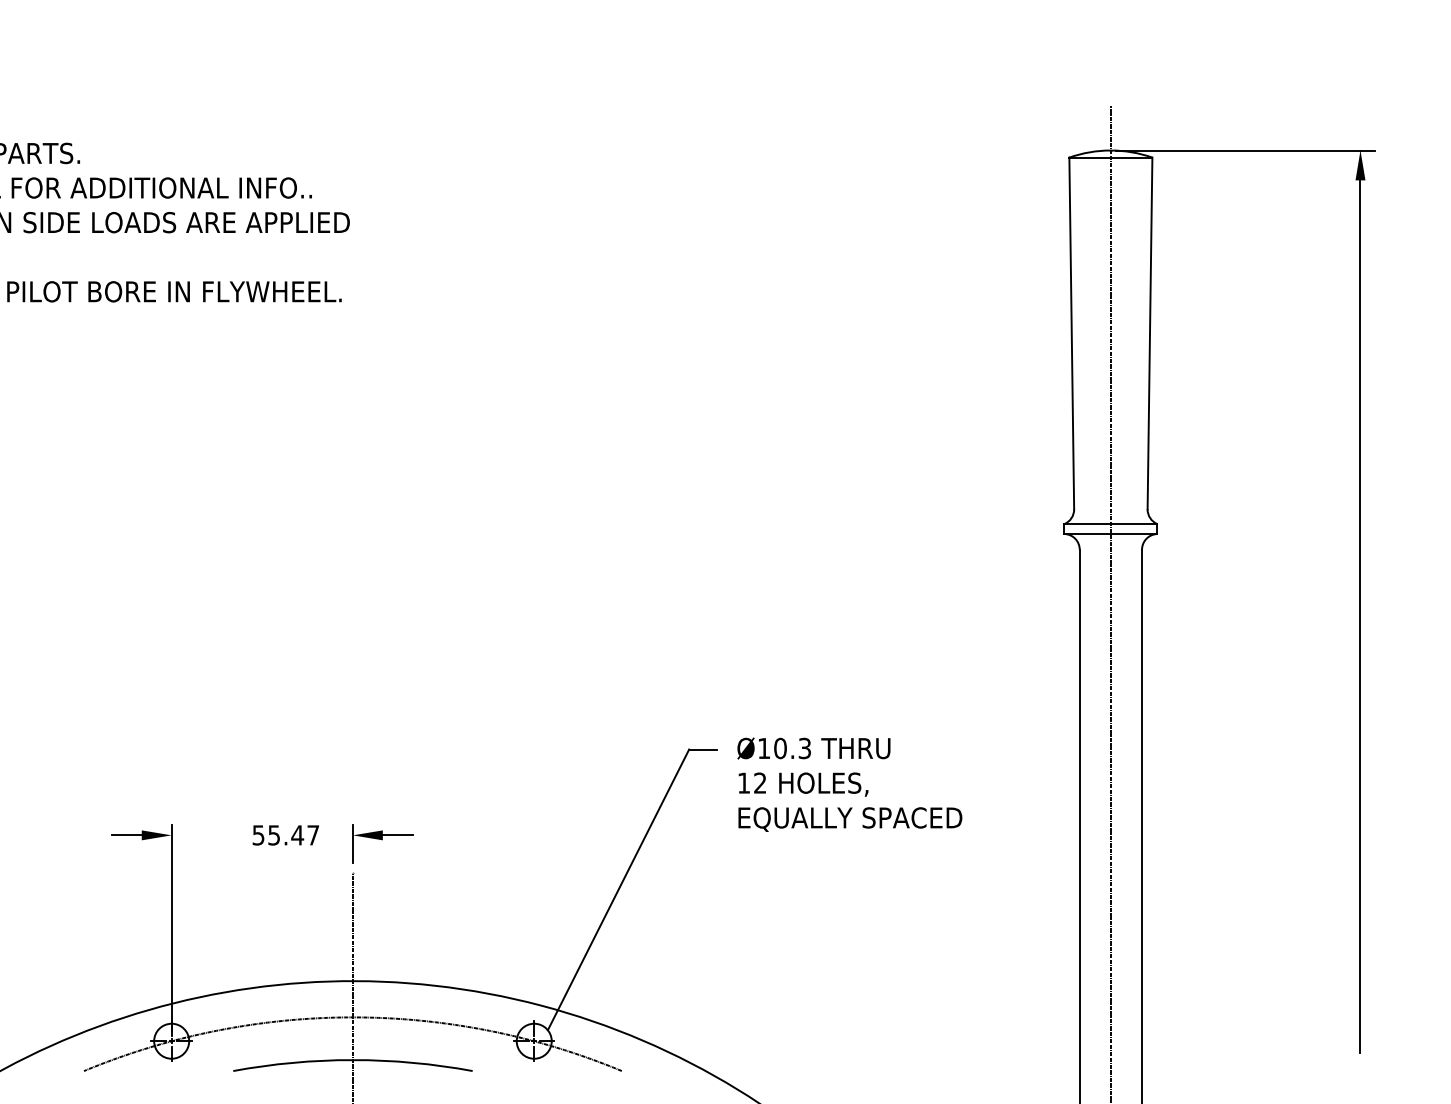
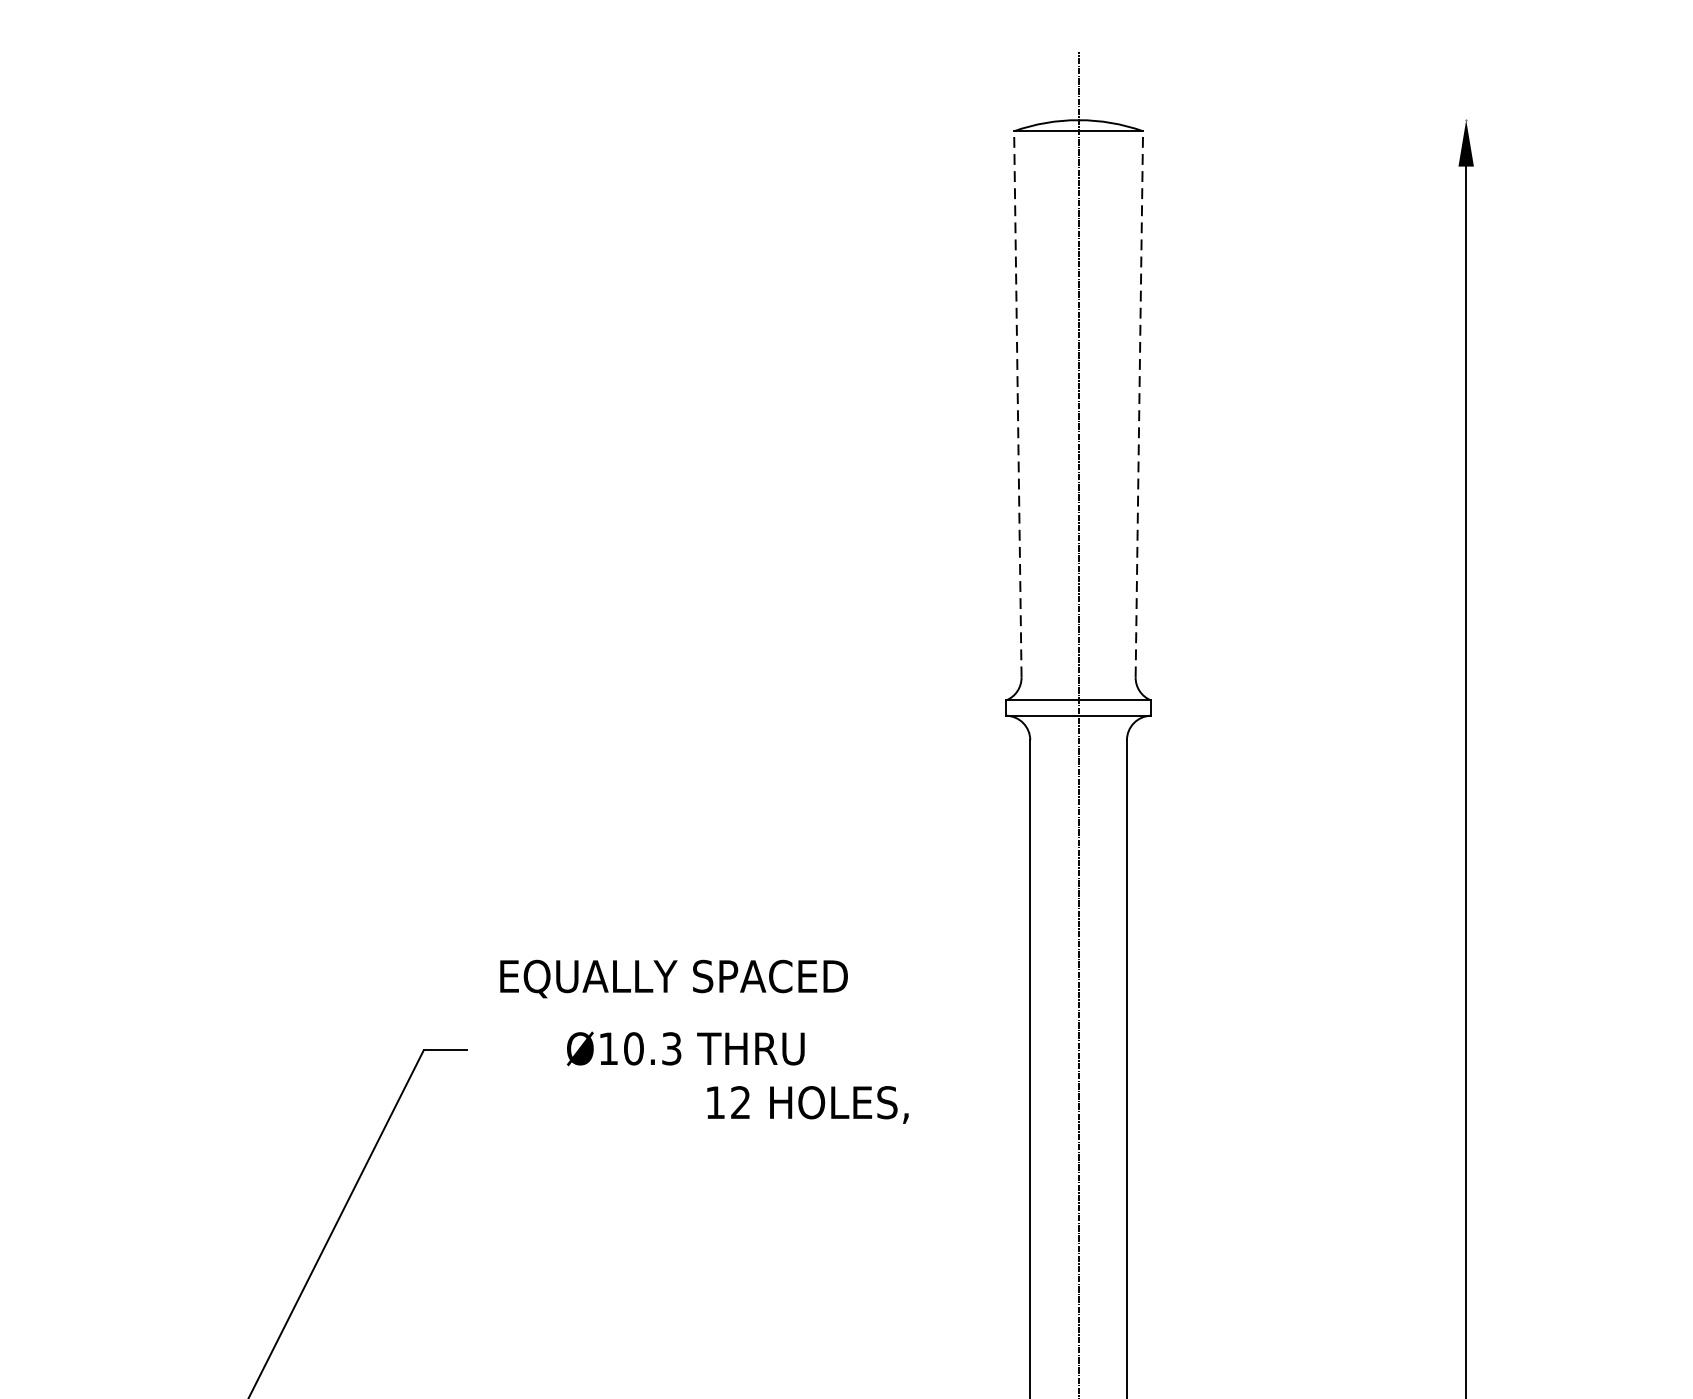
line: (1245, 150) -> (1287, 120), removed
line: (1071, 333) -> (1017, 404), solid -> dashed
line: (1150, 333) -> (1140, 404), solid -> dashed
text: (813, 748) -> (685, 1048), moved
text: (803, 784) -> (807, 1104), moved
text: (850, 819) -> (674, 978), moved

